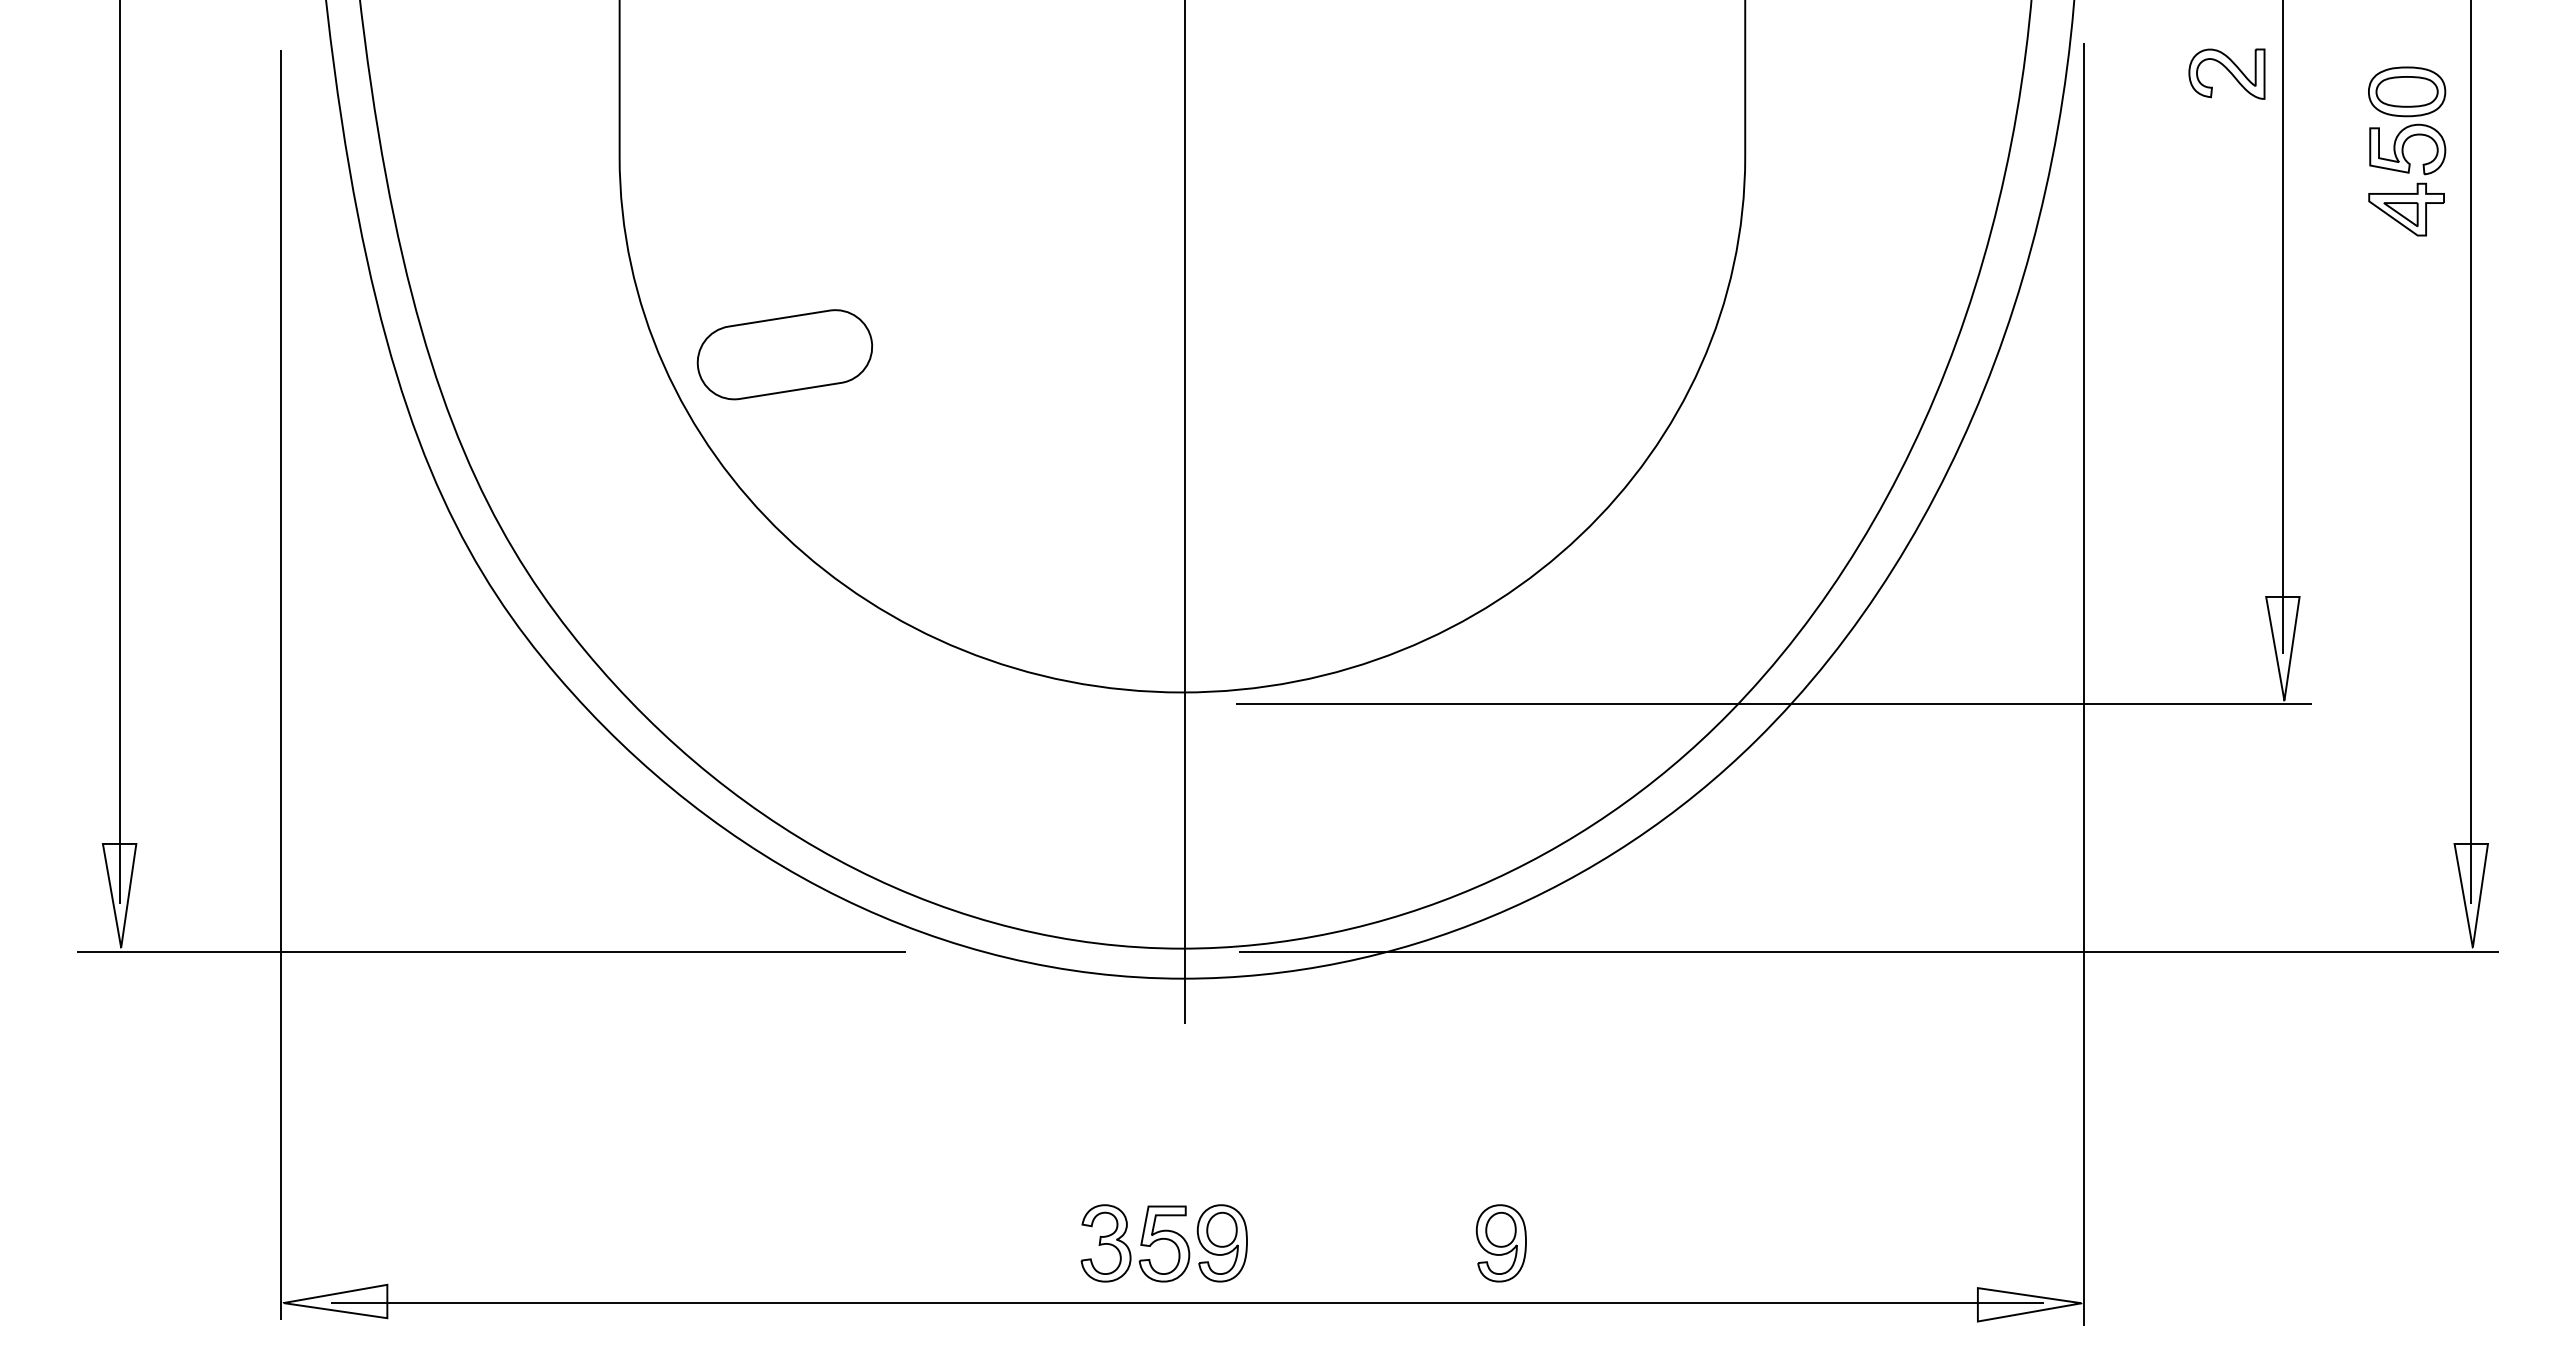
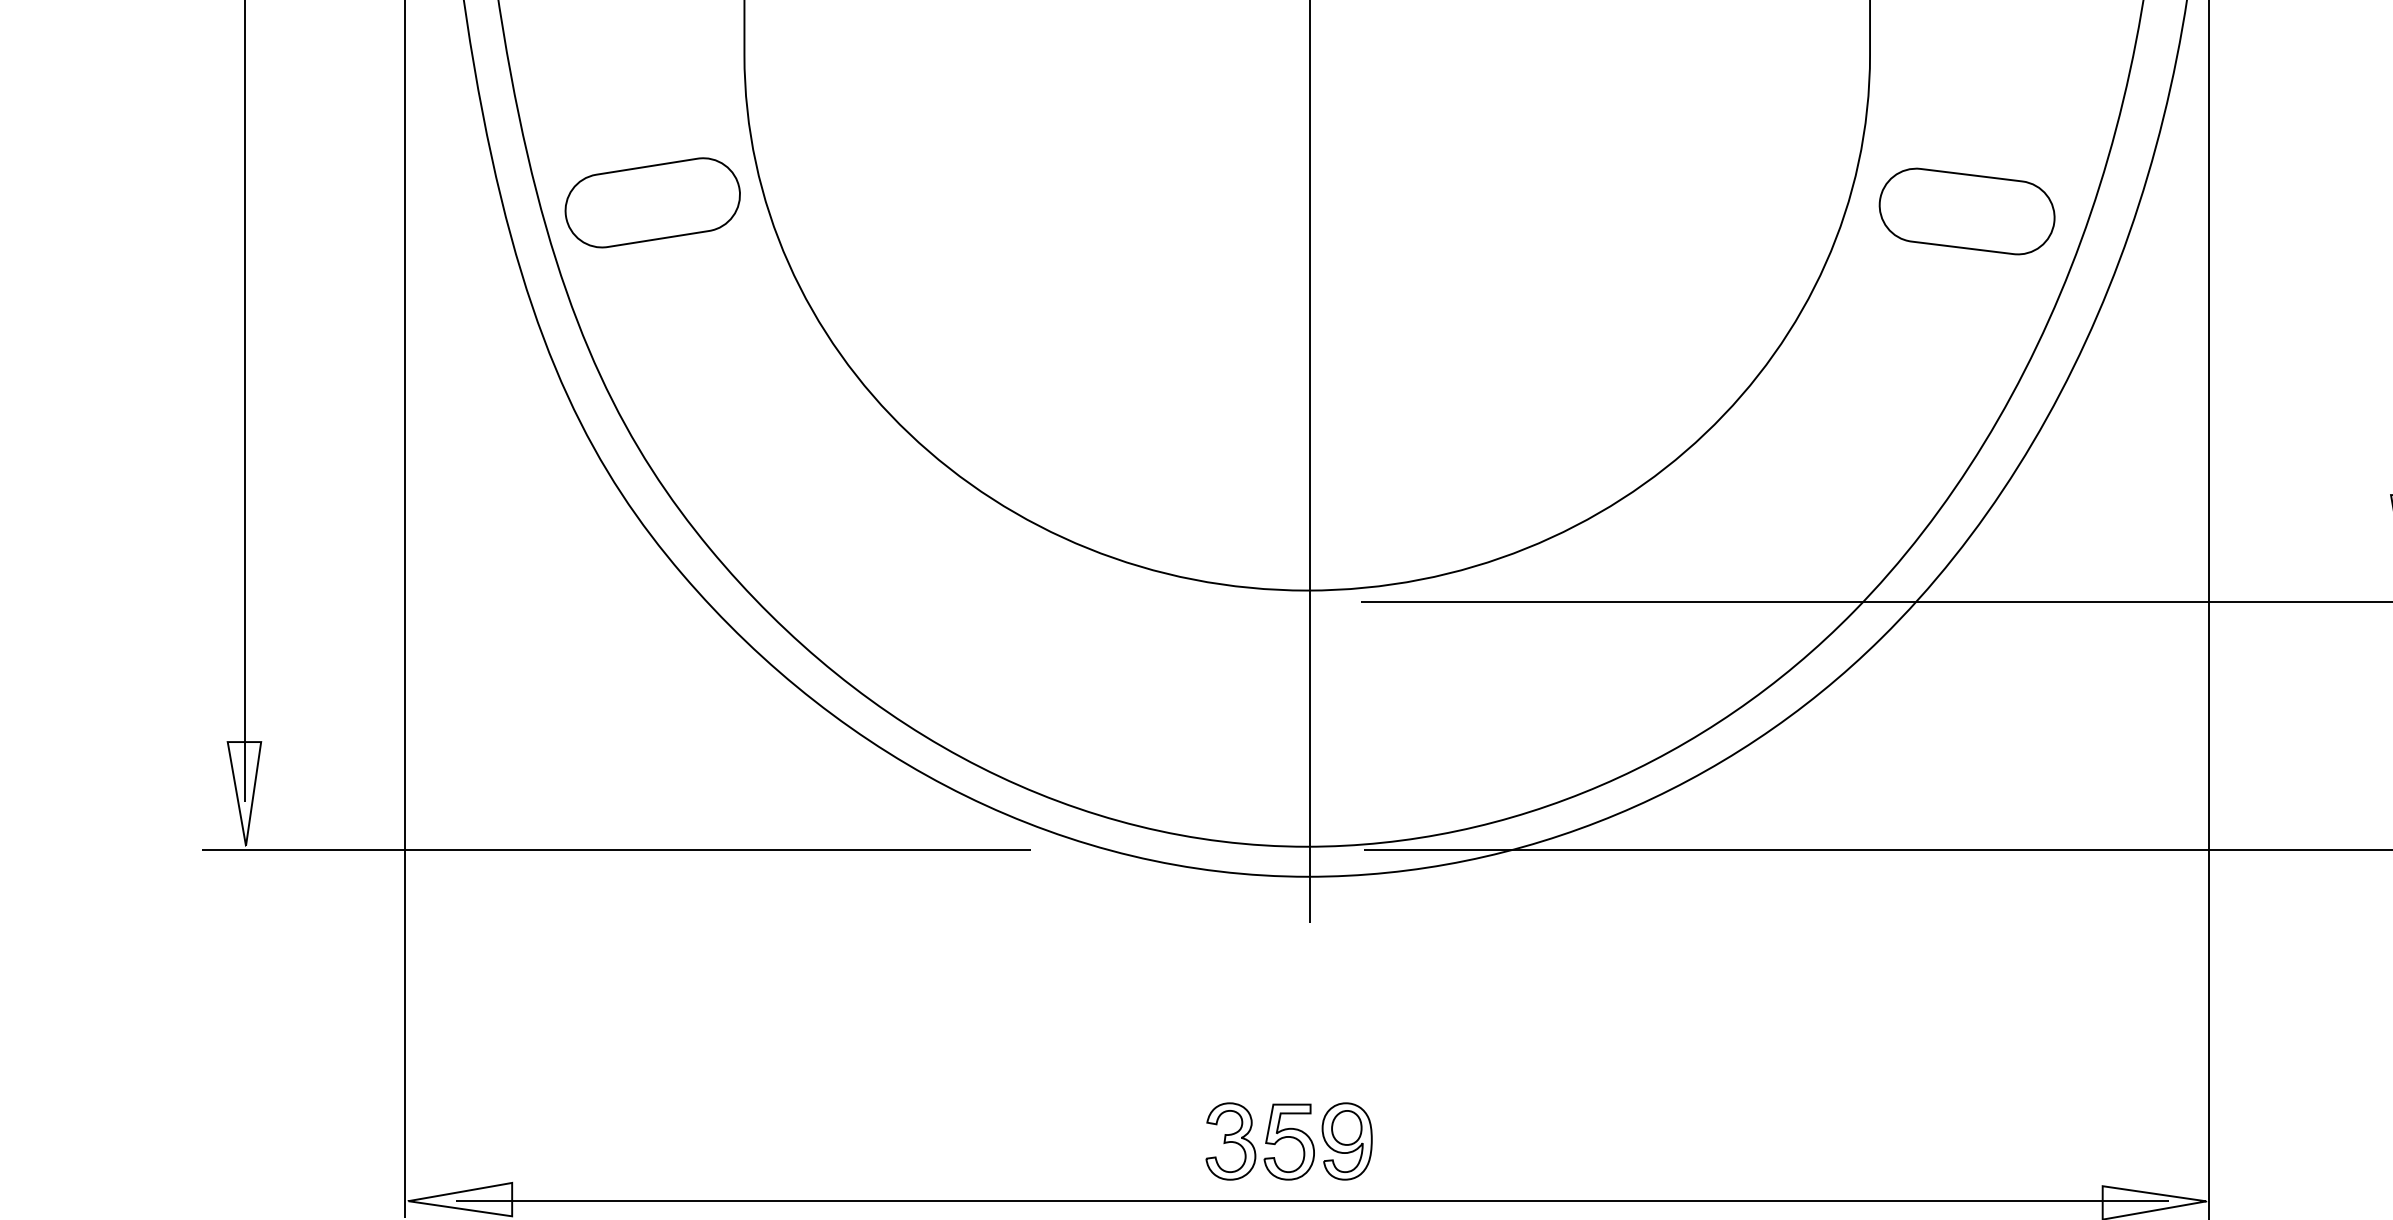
part: (1842, 313) -> (1967, 211), added
part: (784, 354) -> (652, 202), moved
part: (1500, 1243) -> (1625, 1141), removed

